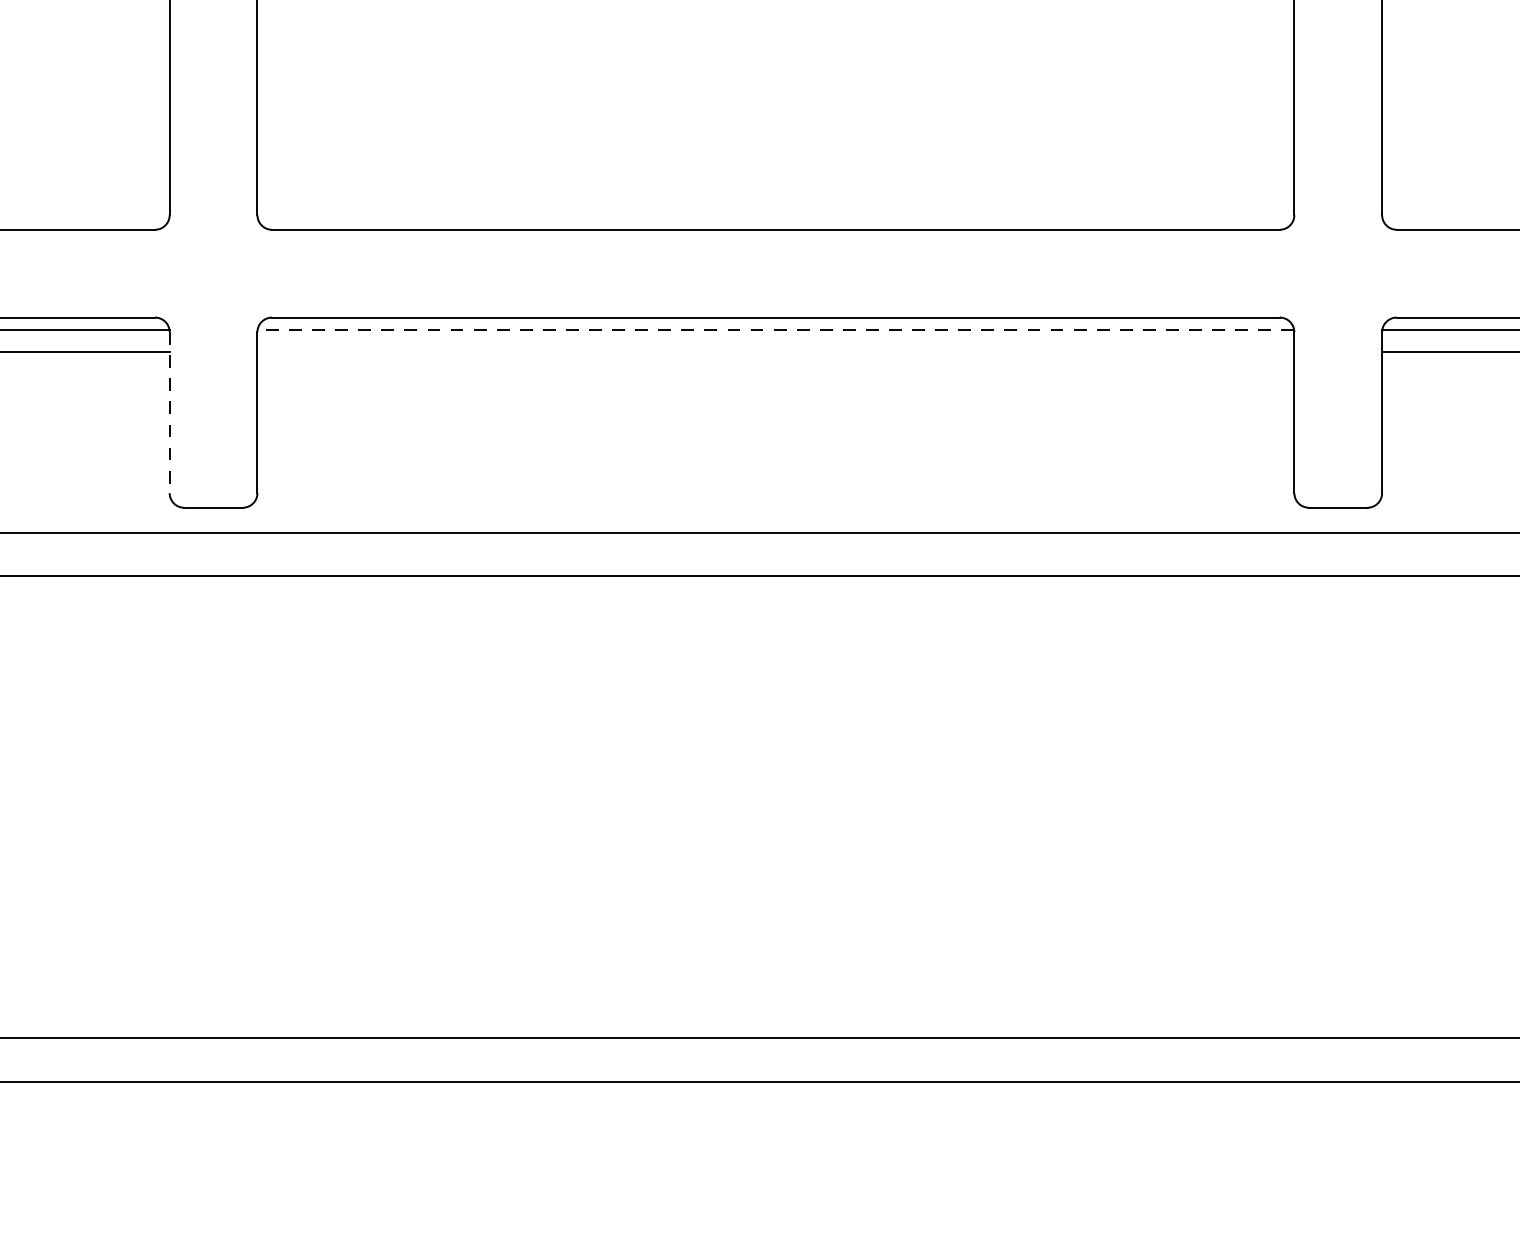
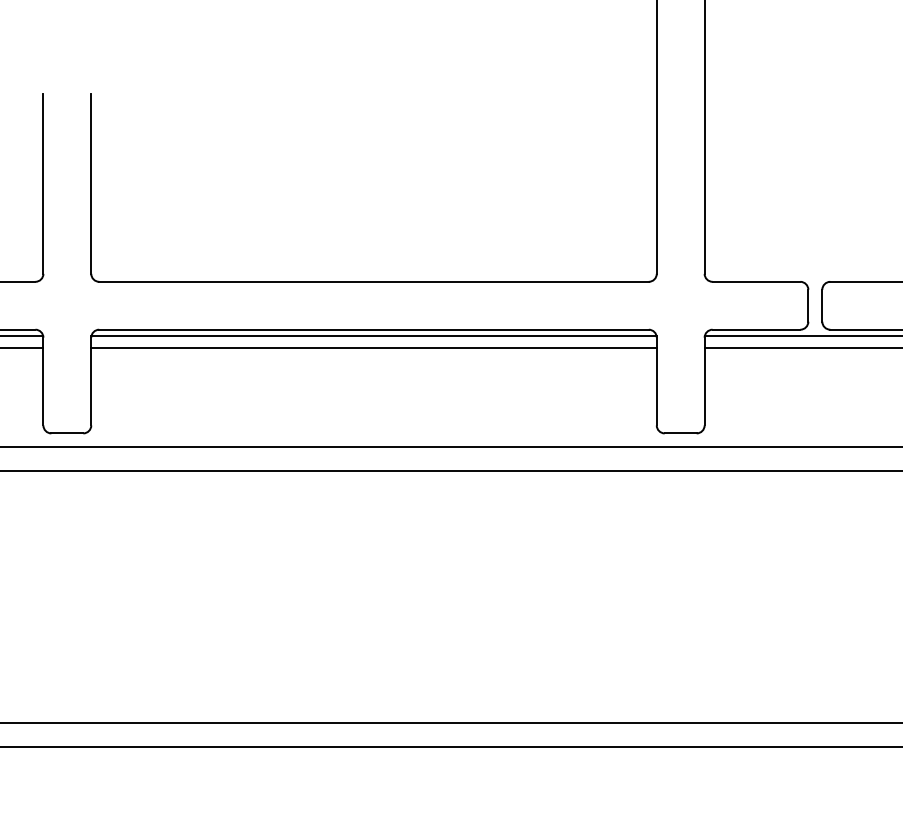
line: (776, 330) -> (374, 336), dashed -> solid
line: (774, 352) -> (373, 348), added
line: (169, 412) -> (43, 381), dashed -> solid

